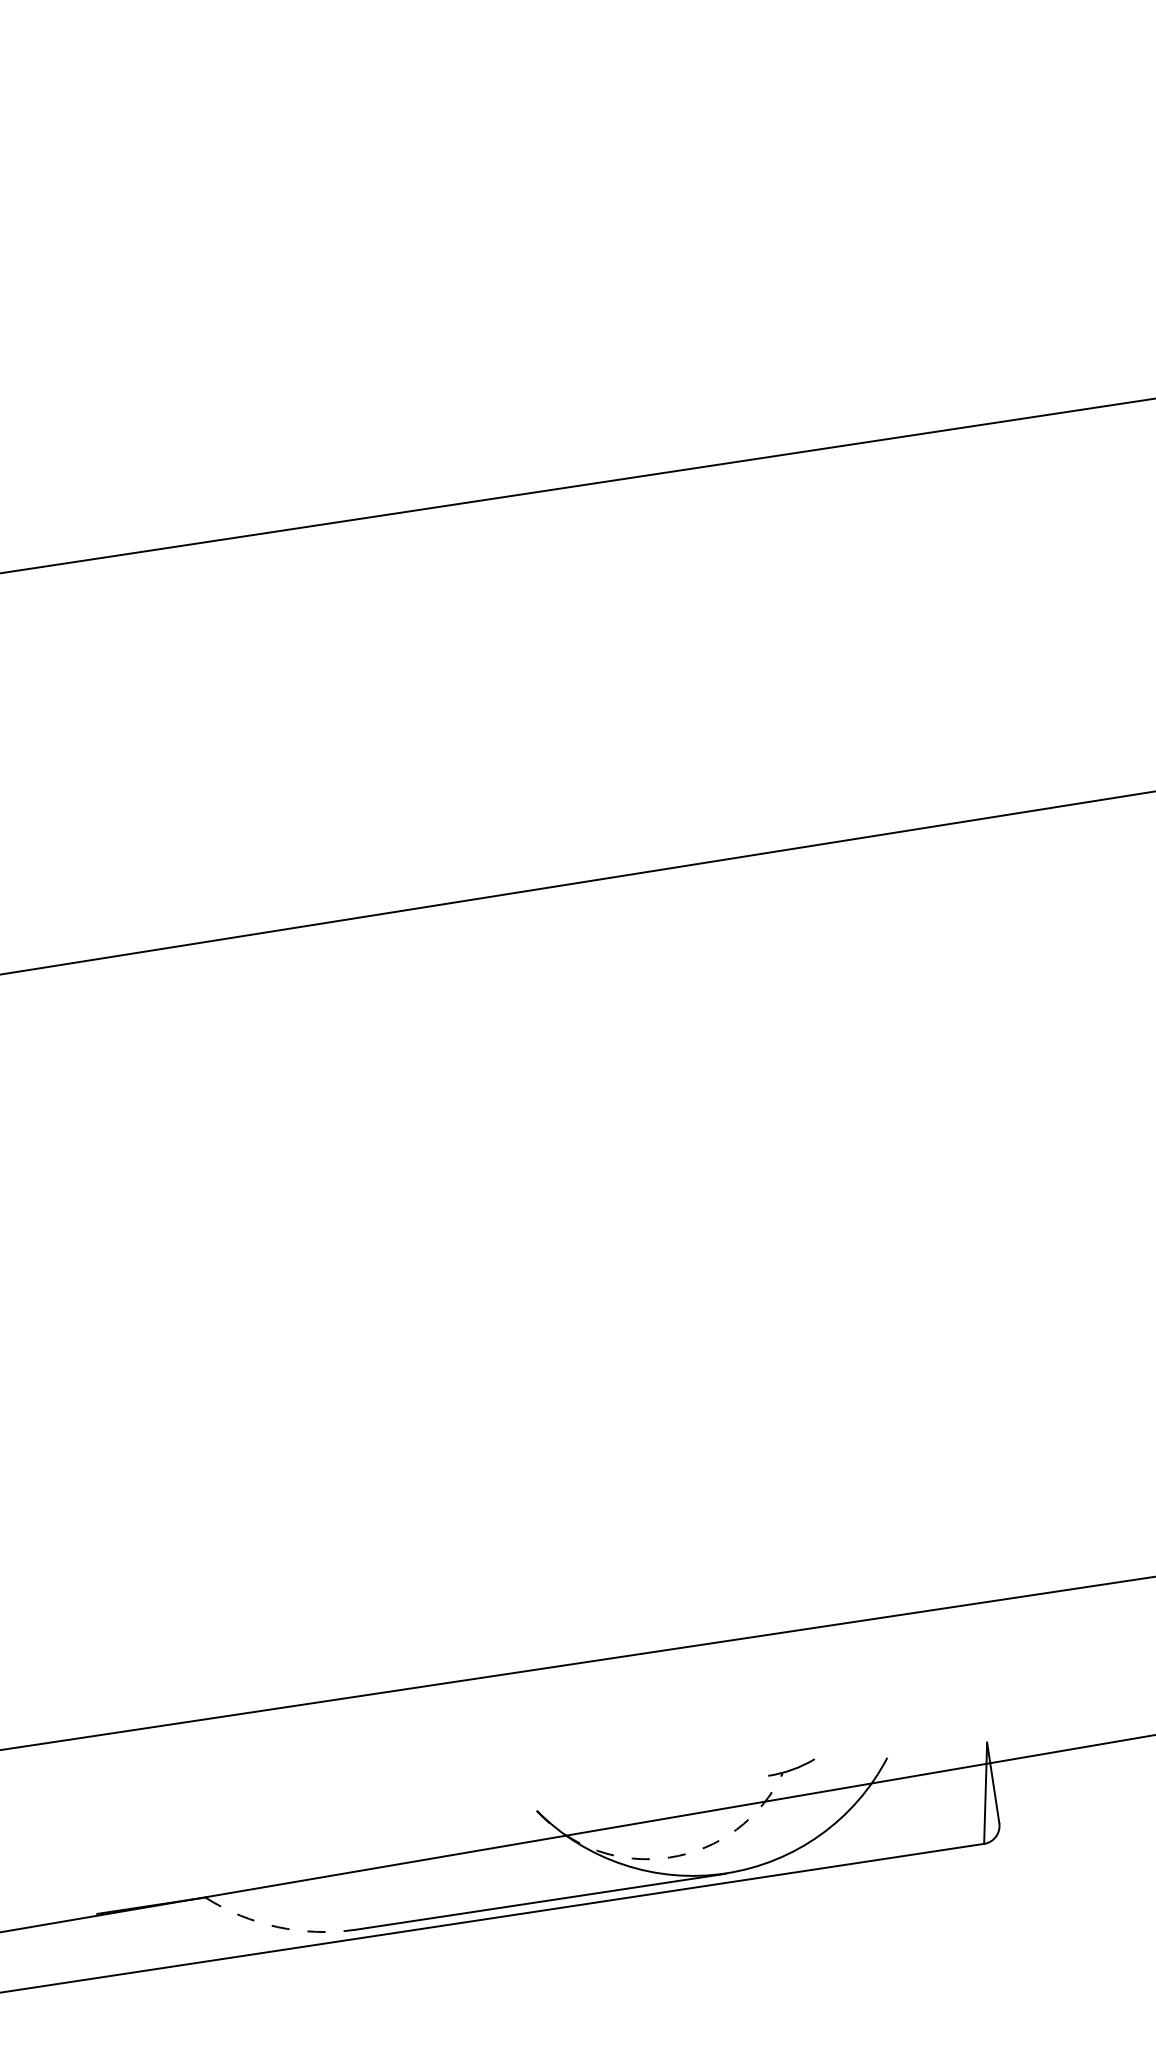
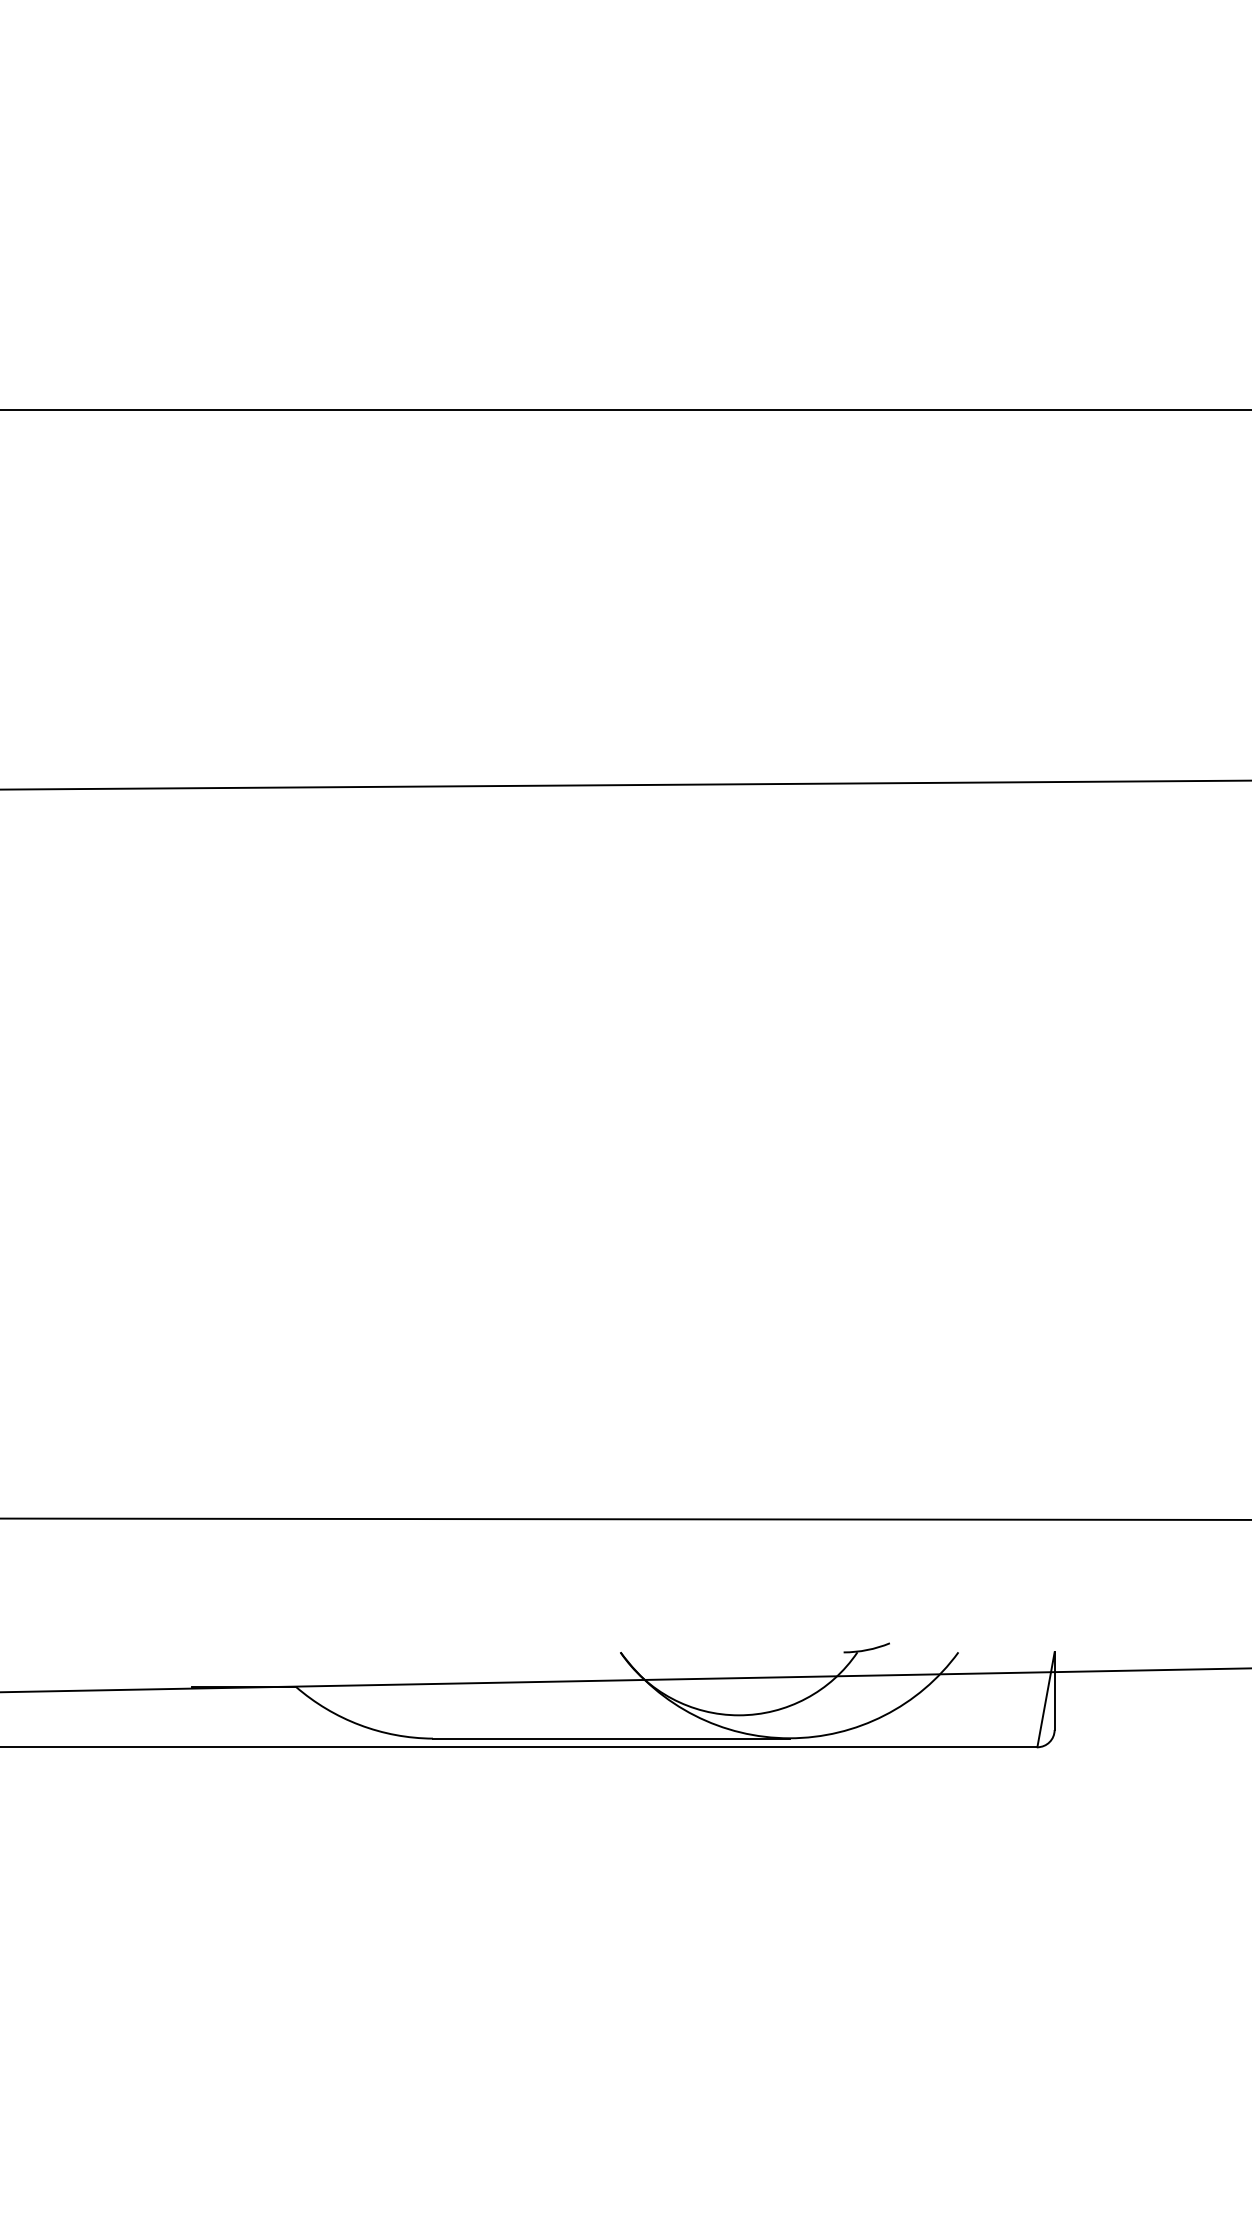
arc: (670, 1857) -> (739, 1715), dashed -> solid
arc: (277, 1927) -> (359, 1725), dashed -> solid

